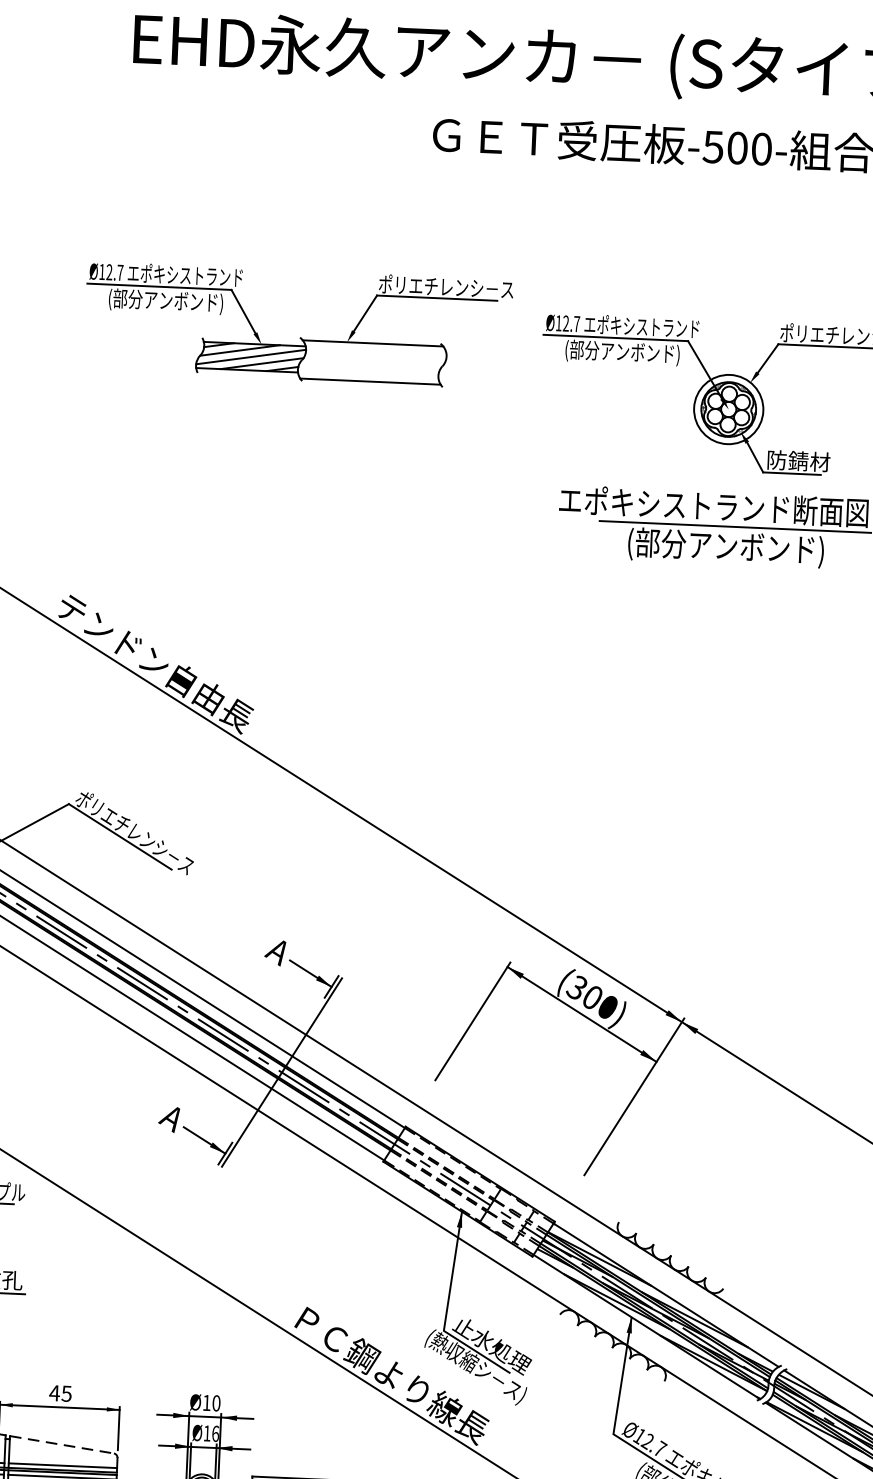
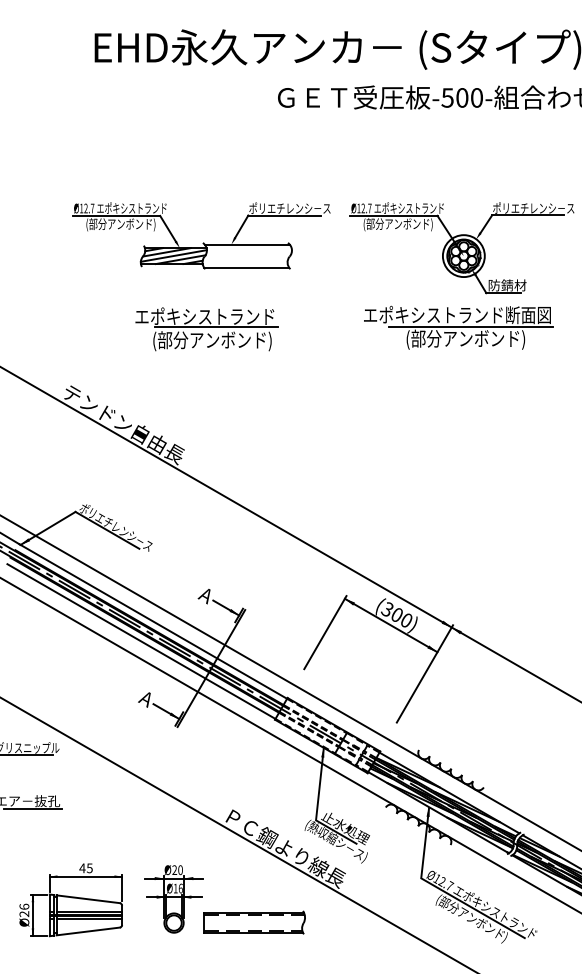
part: (301, 336) -> (203, 242), moved
part: (298, 512) -> (206, 329), added
text: (206, 1401) -> (174, 869), Ø10 -> Ø20
line: (62, 1445) -> (88, 899), dashed -> solid

